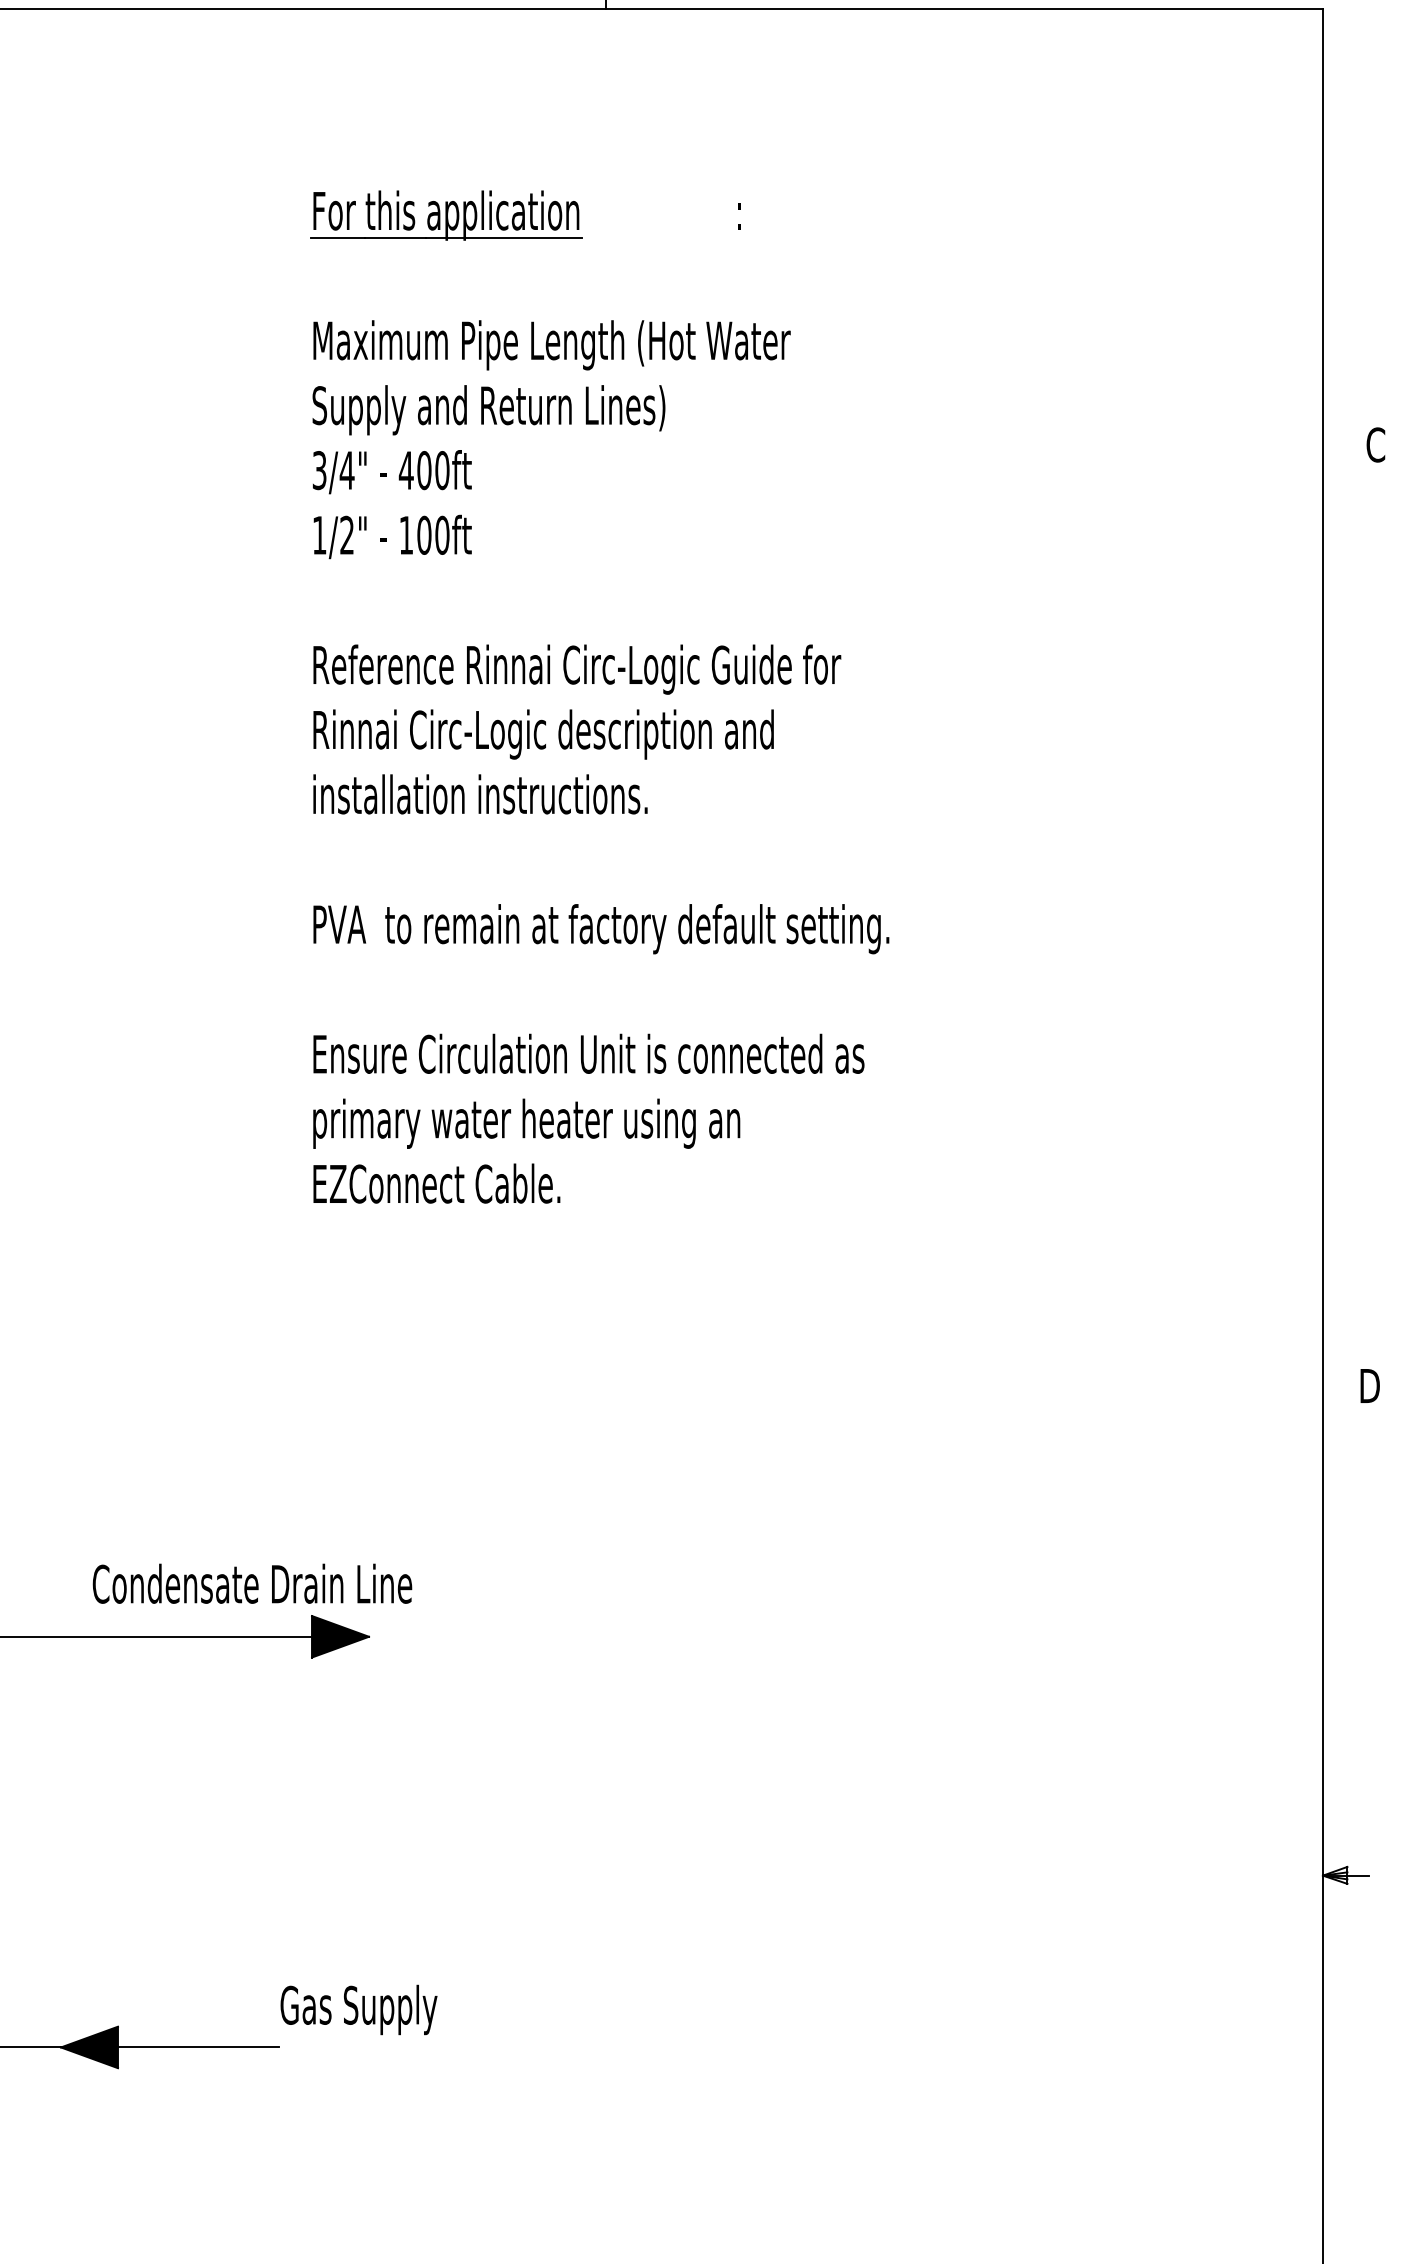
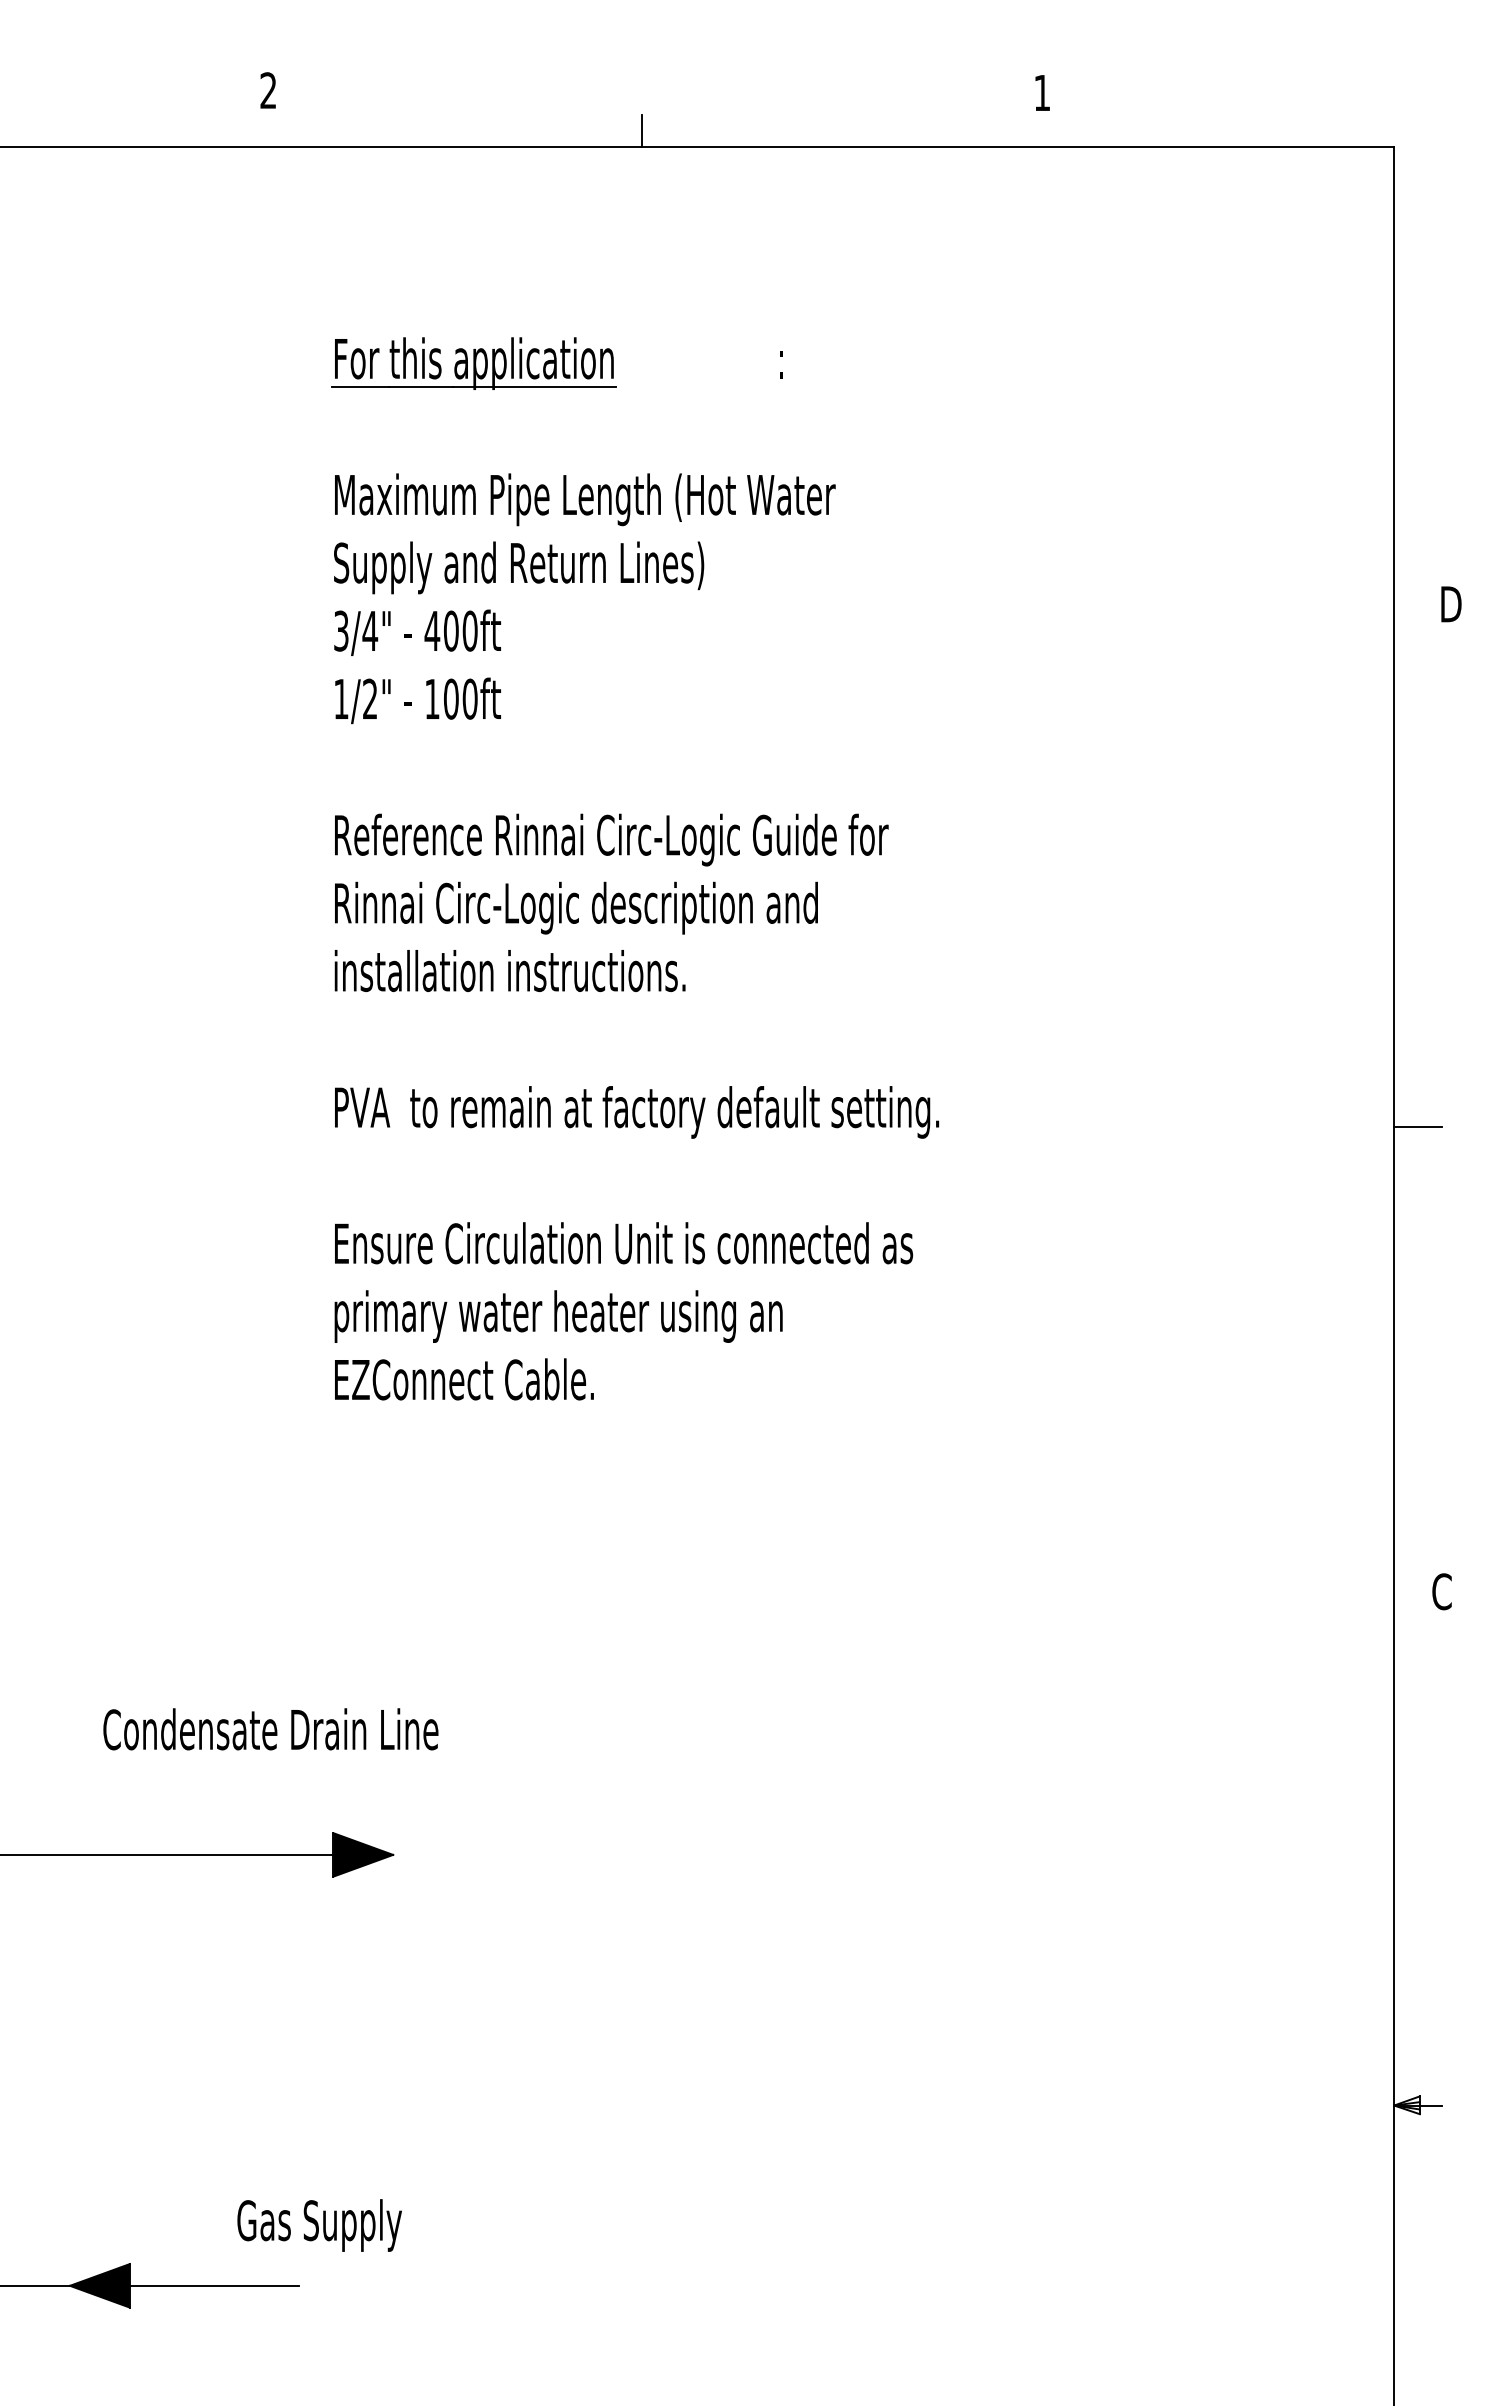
text: (1376, 444) -> (1450, 603), C -> D
line: (1345, 943) -> (1417, 1127), added
text: (1369, 1385) -> (1442, 1591), D -> C
text: (252, 1583) -> (270, 1729), moved
text: (358, 2009) -> (319, 2225), moved

